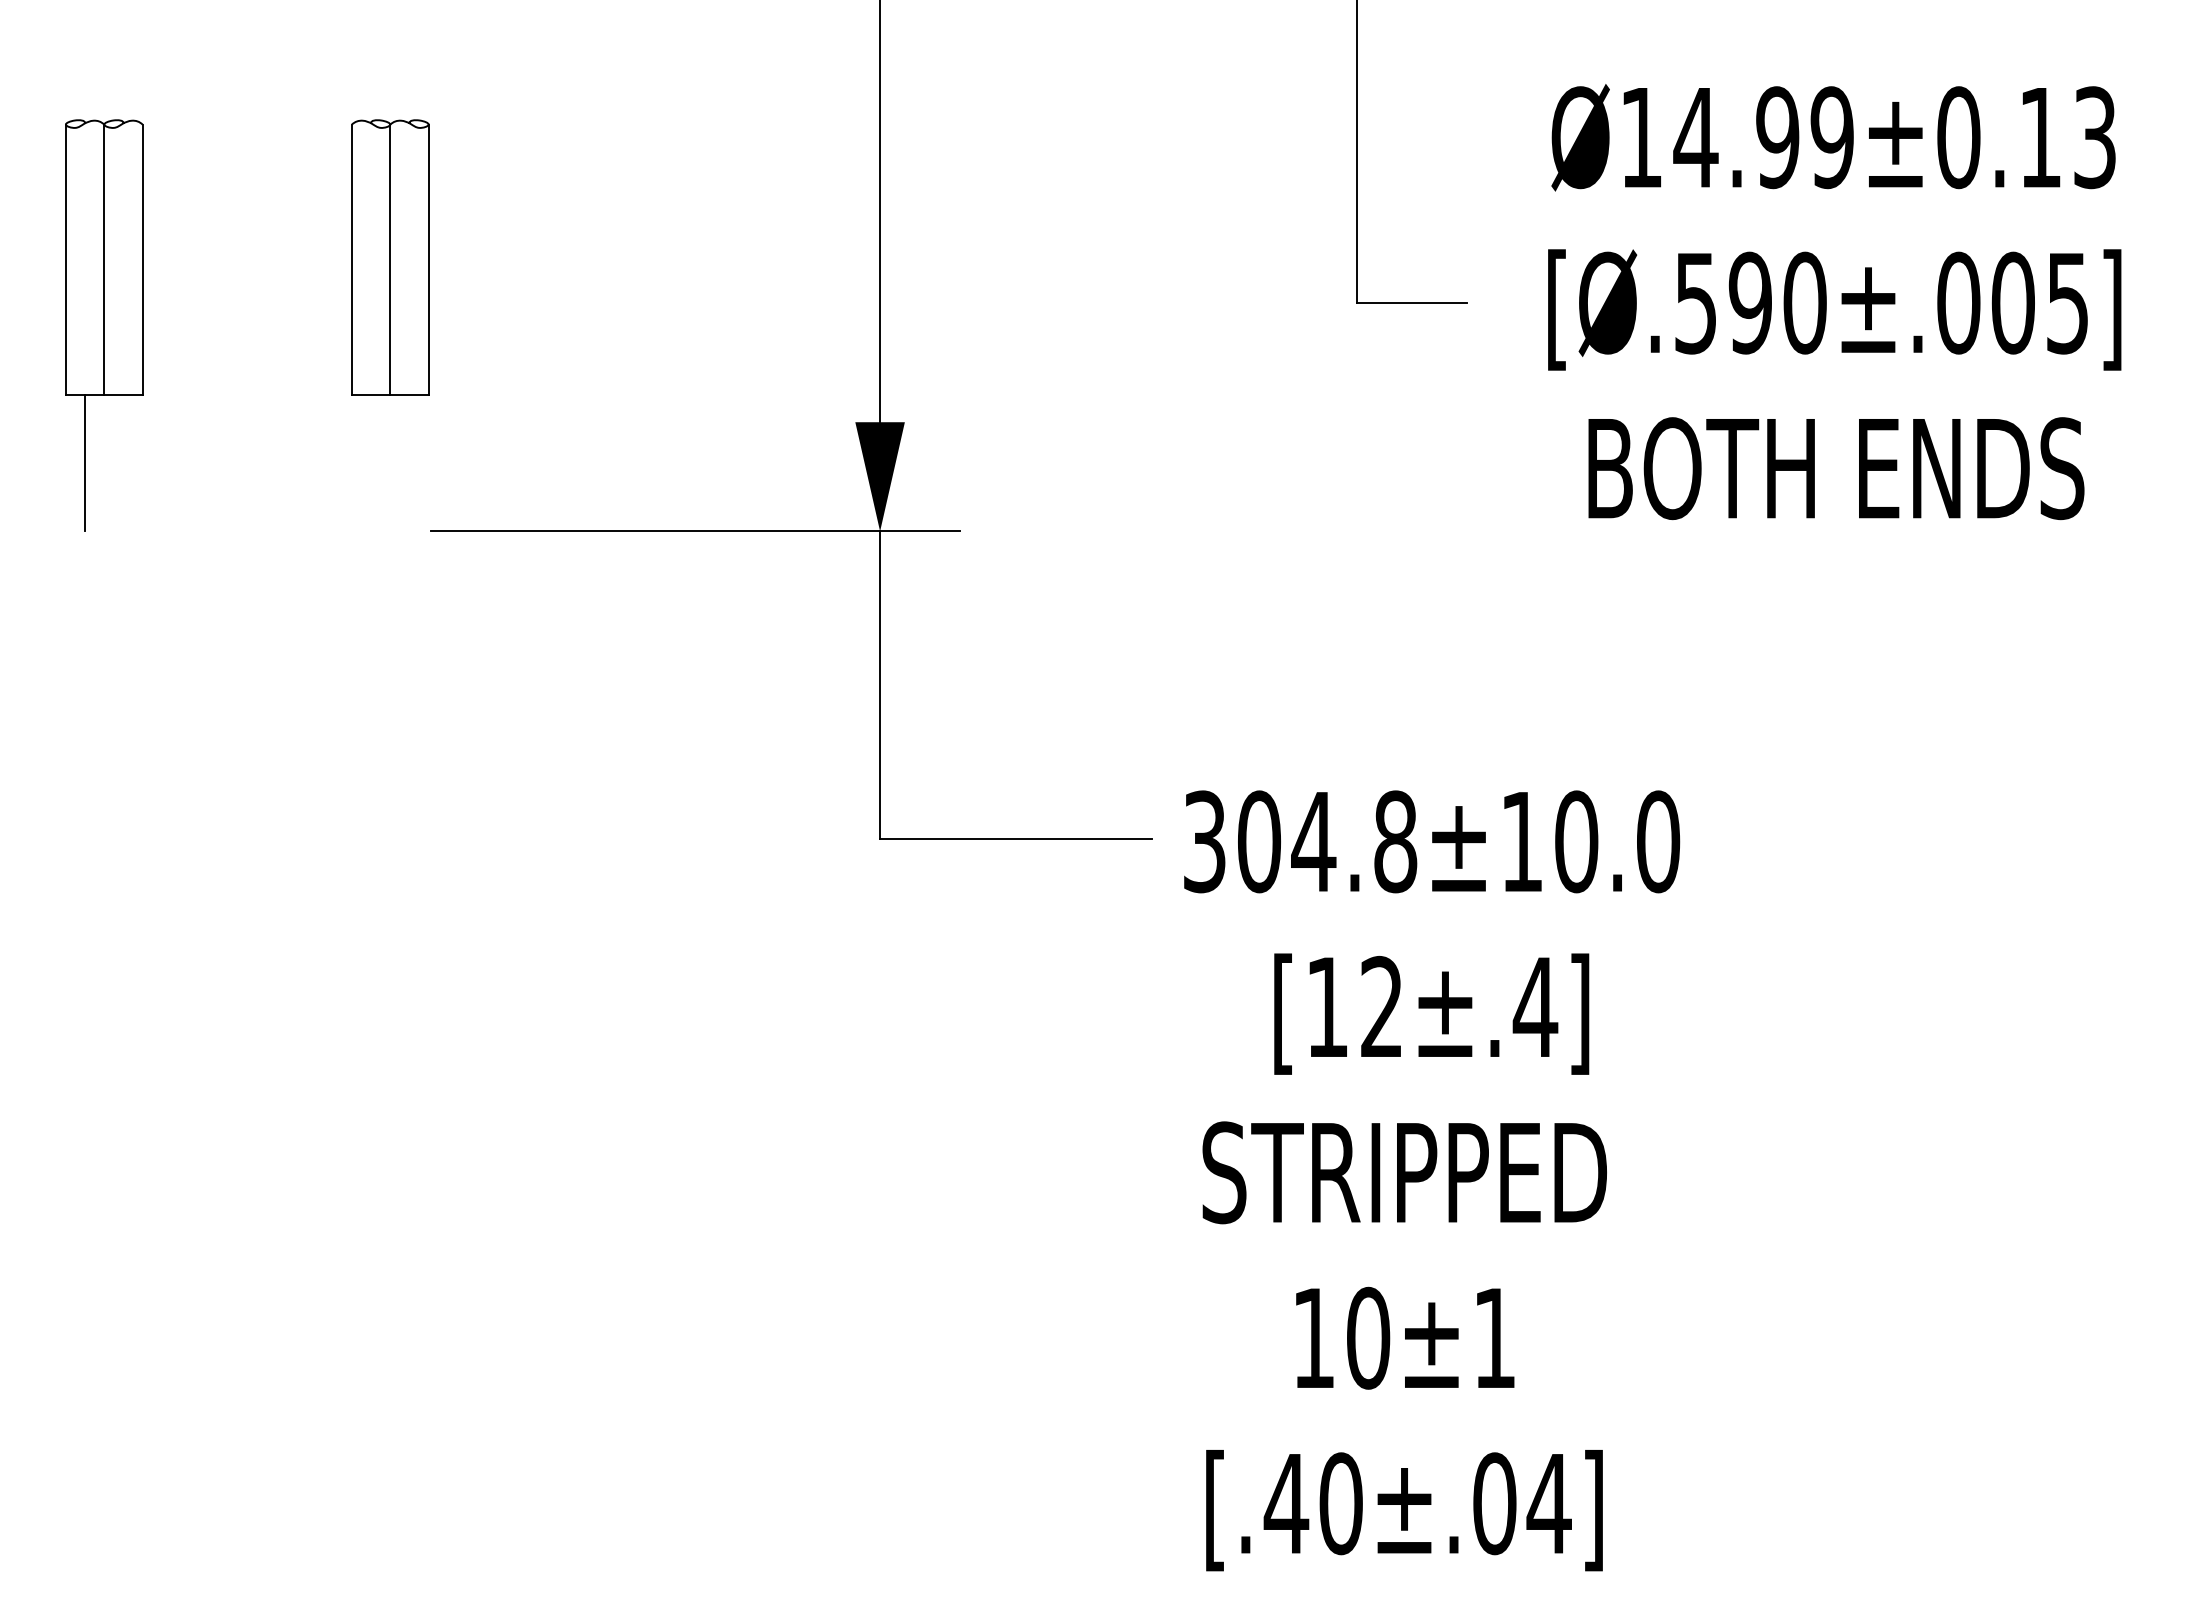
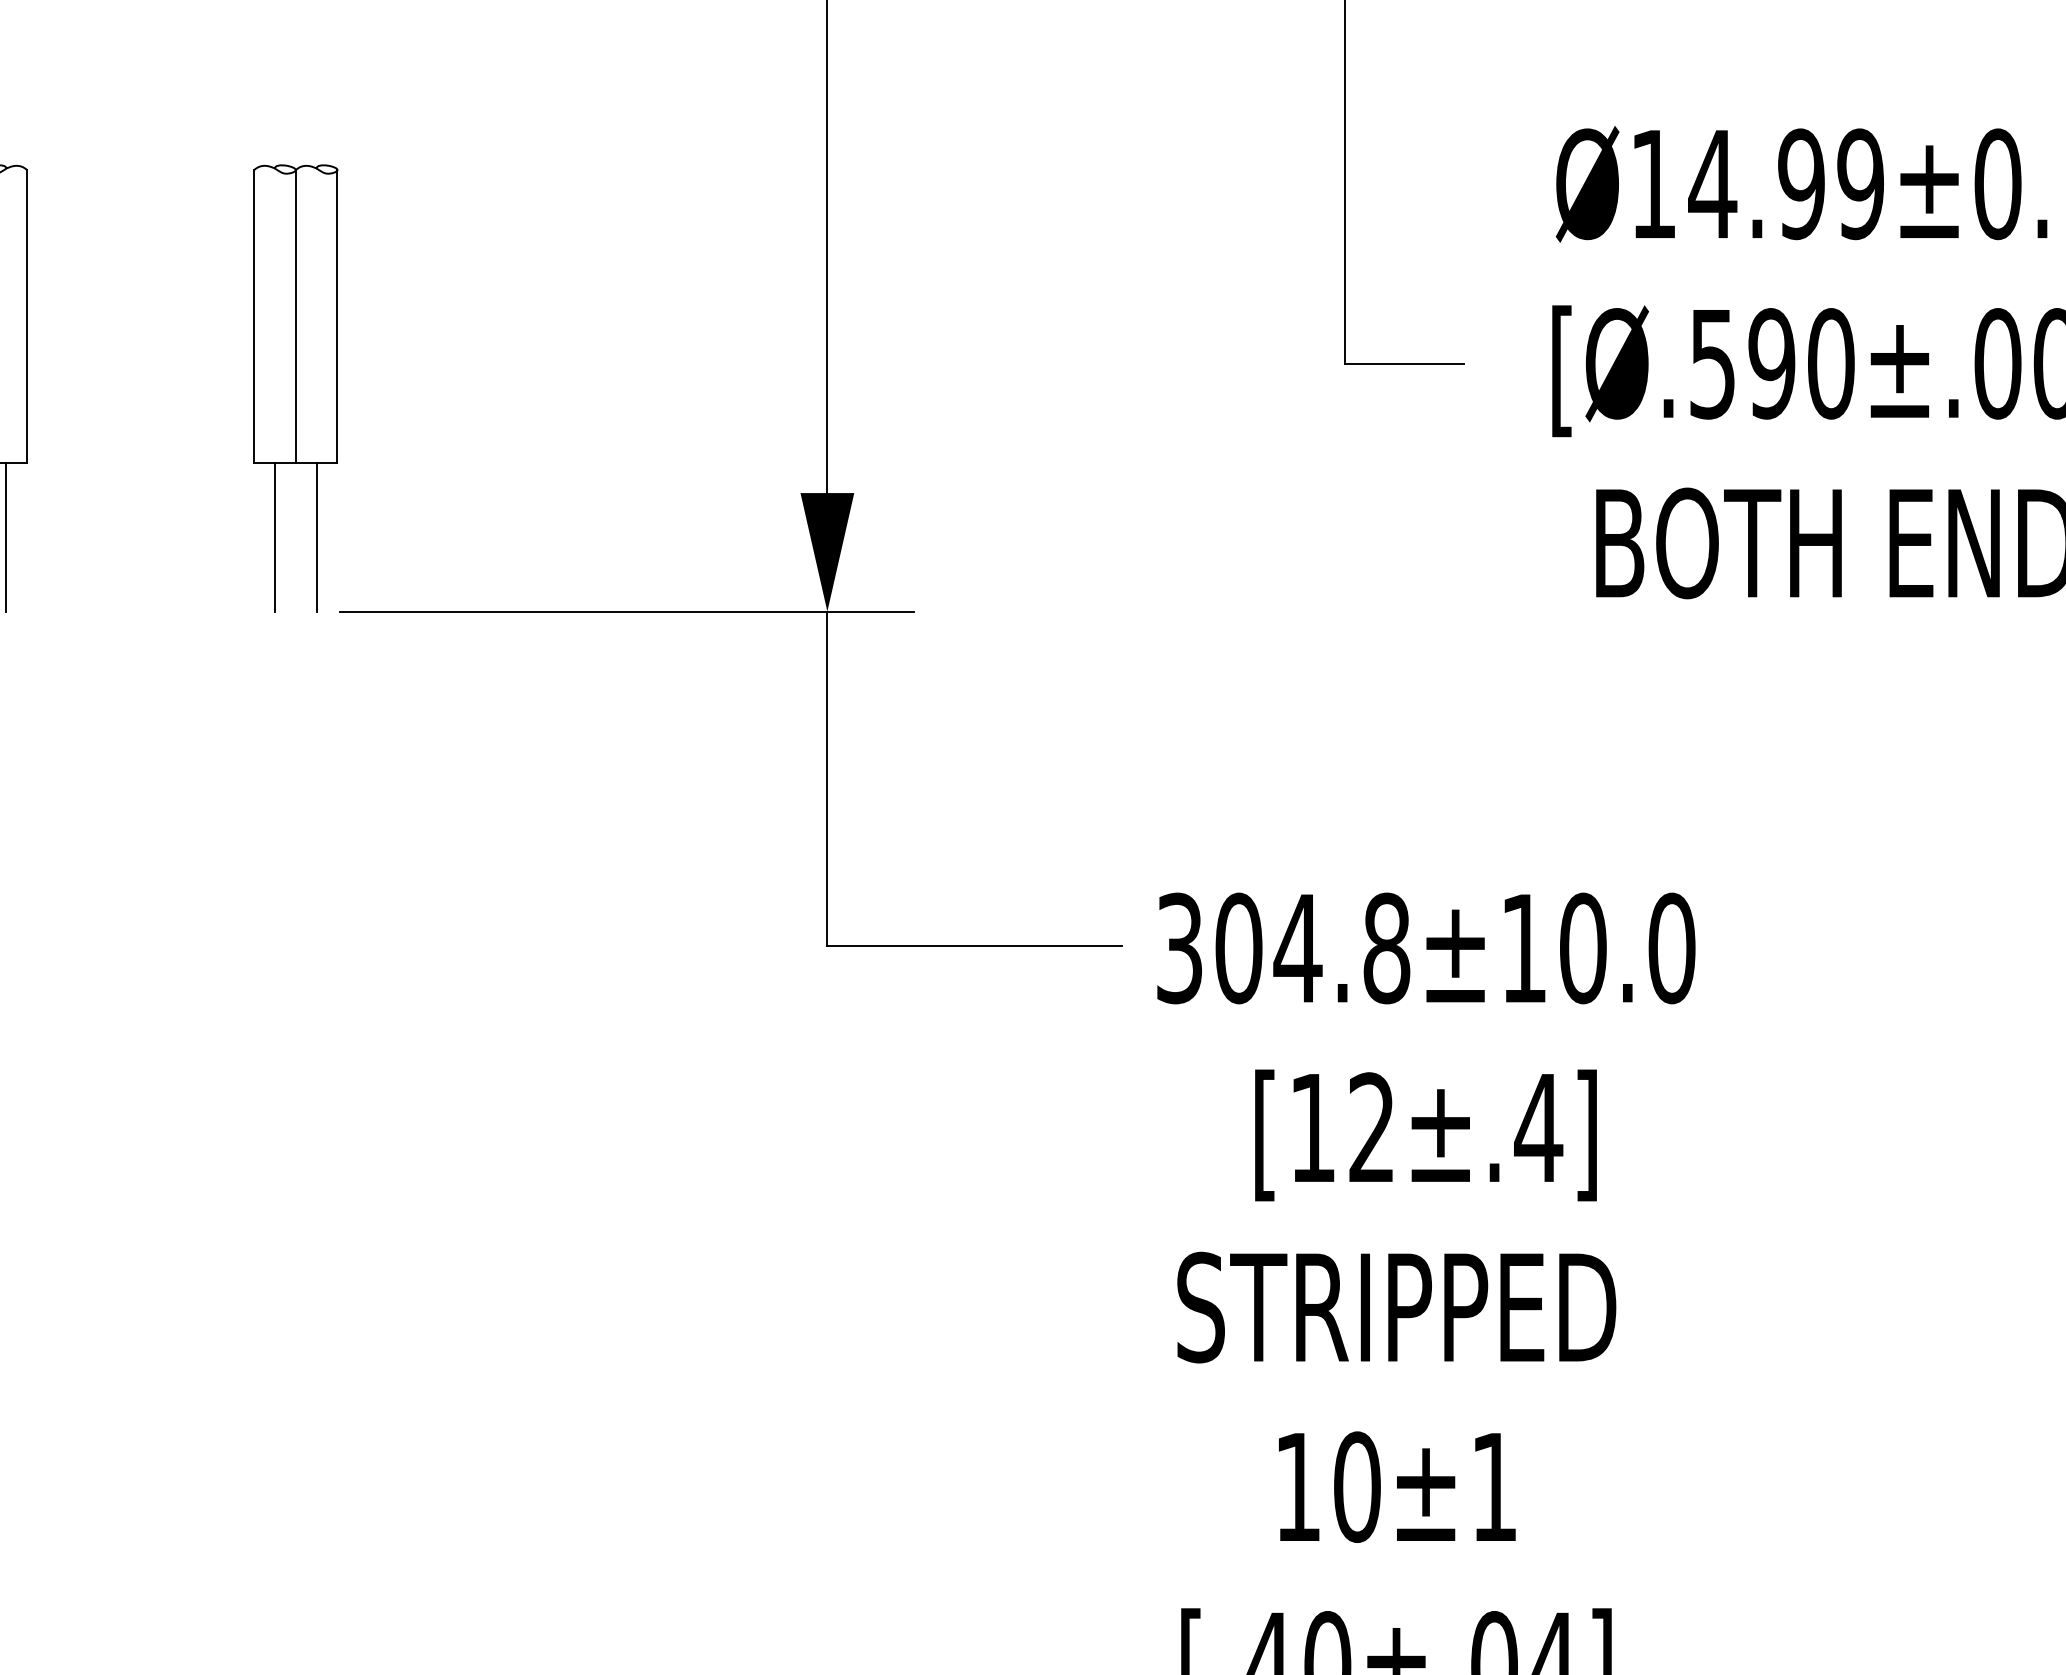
line: (123, 462) -> (6, 536), added
line: (371, 462) -> (275, 536), added
line: (409, 462) -> (316, 536), added

